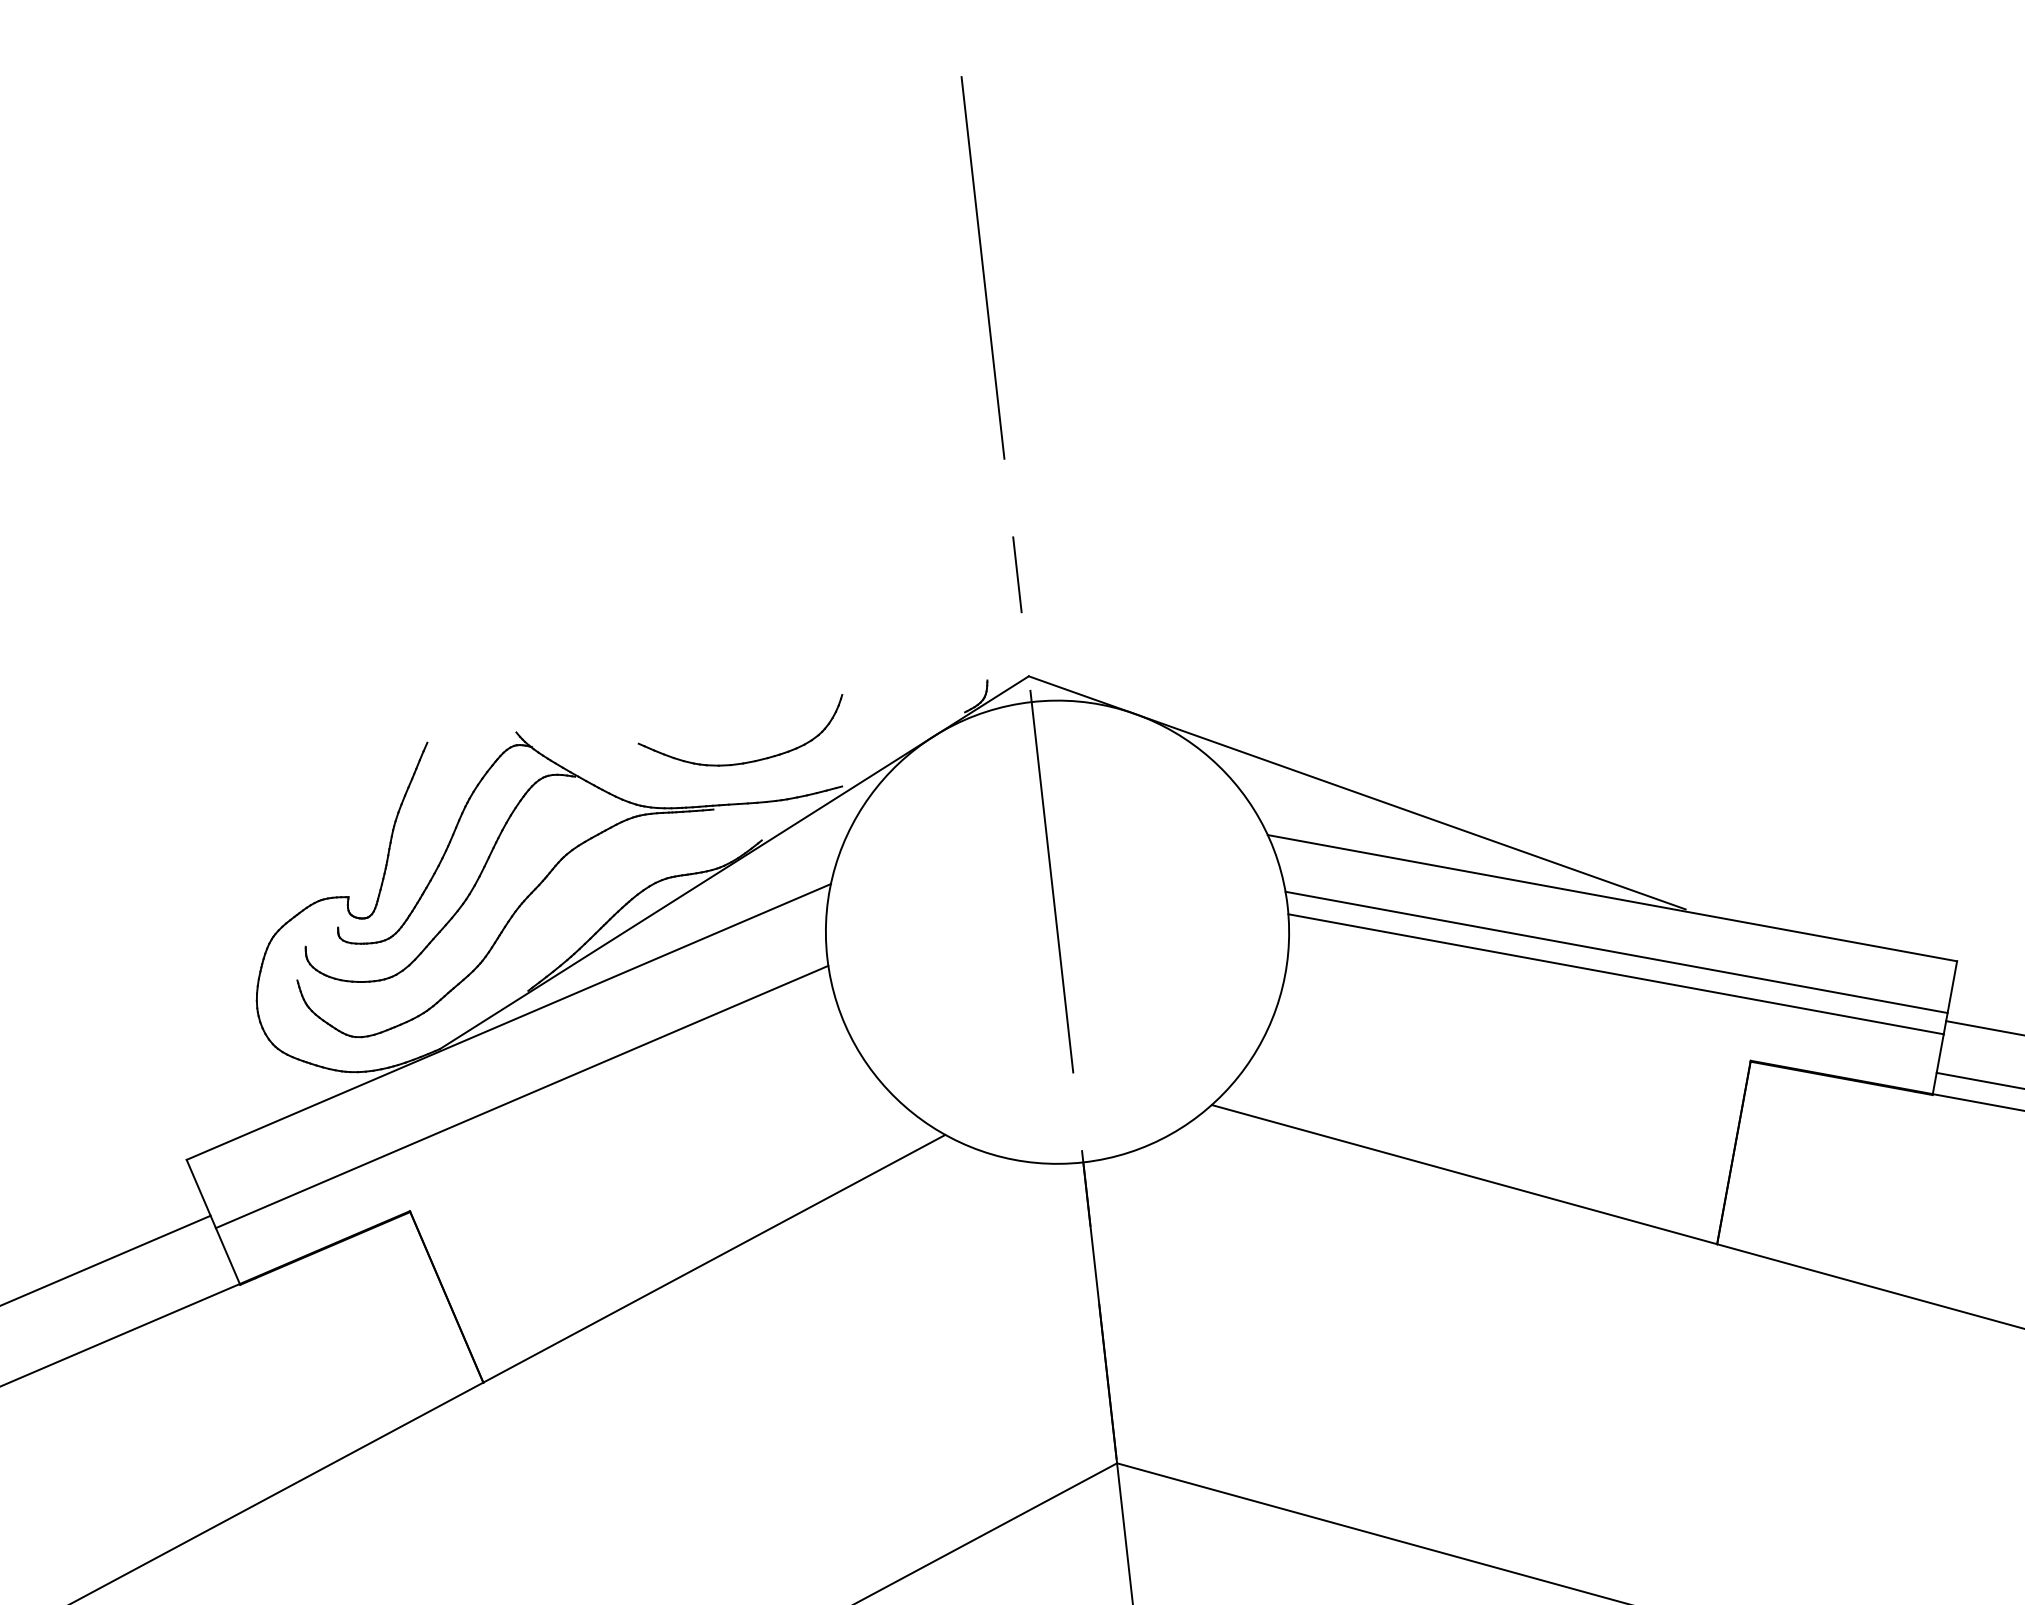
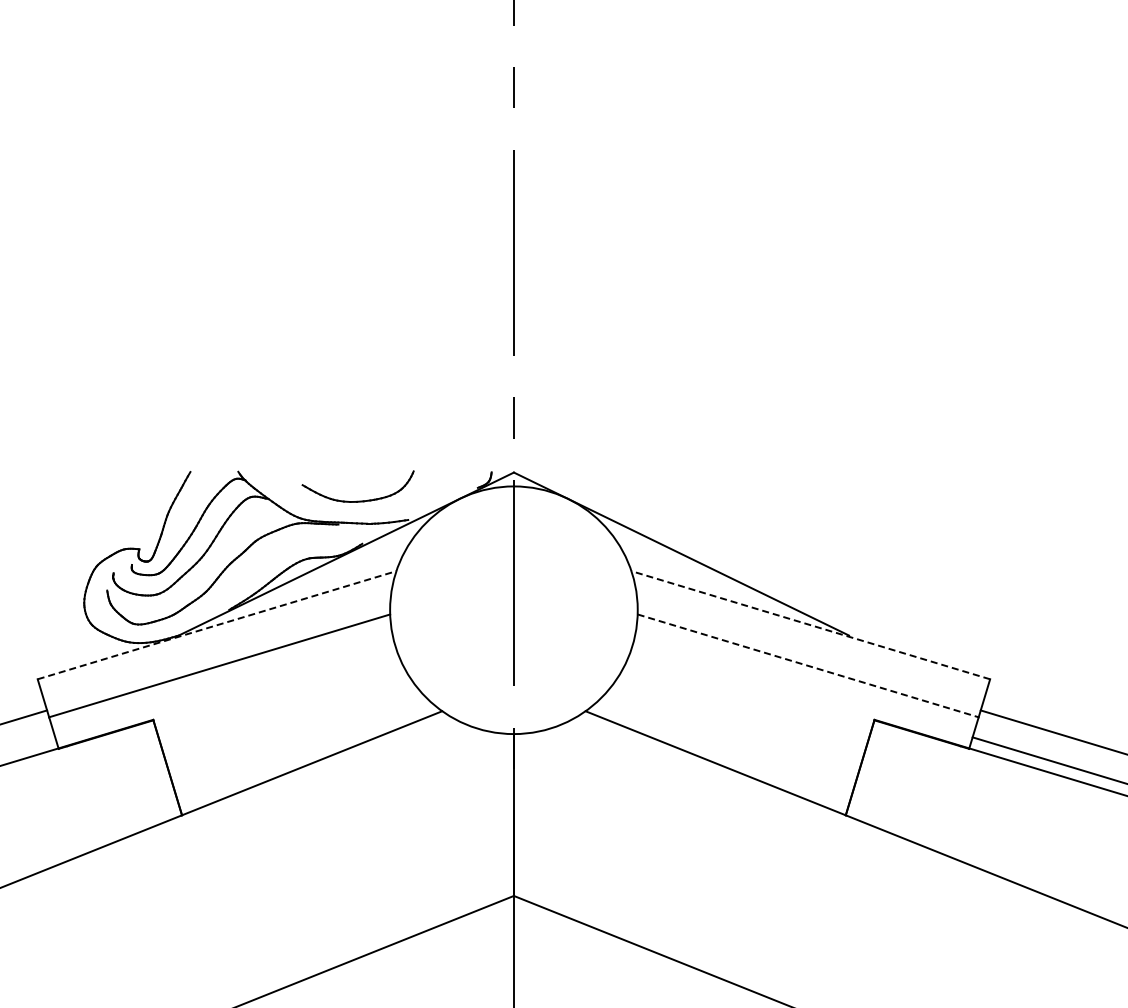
line: (1611, 898) -> (810, 625), solid -> dashed
line: (1616, 952) -> (809, 654), removed
line: (1616, 975) -> (808, 666), solid -> dashed
line: (509, 1022) -> (217, 625), solid -> dashed

